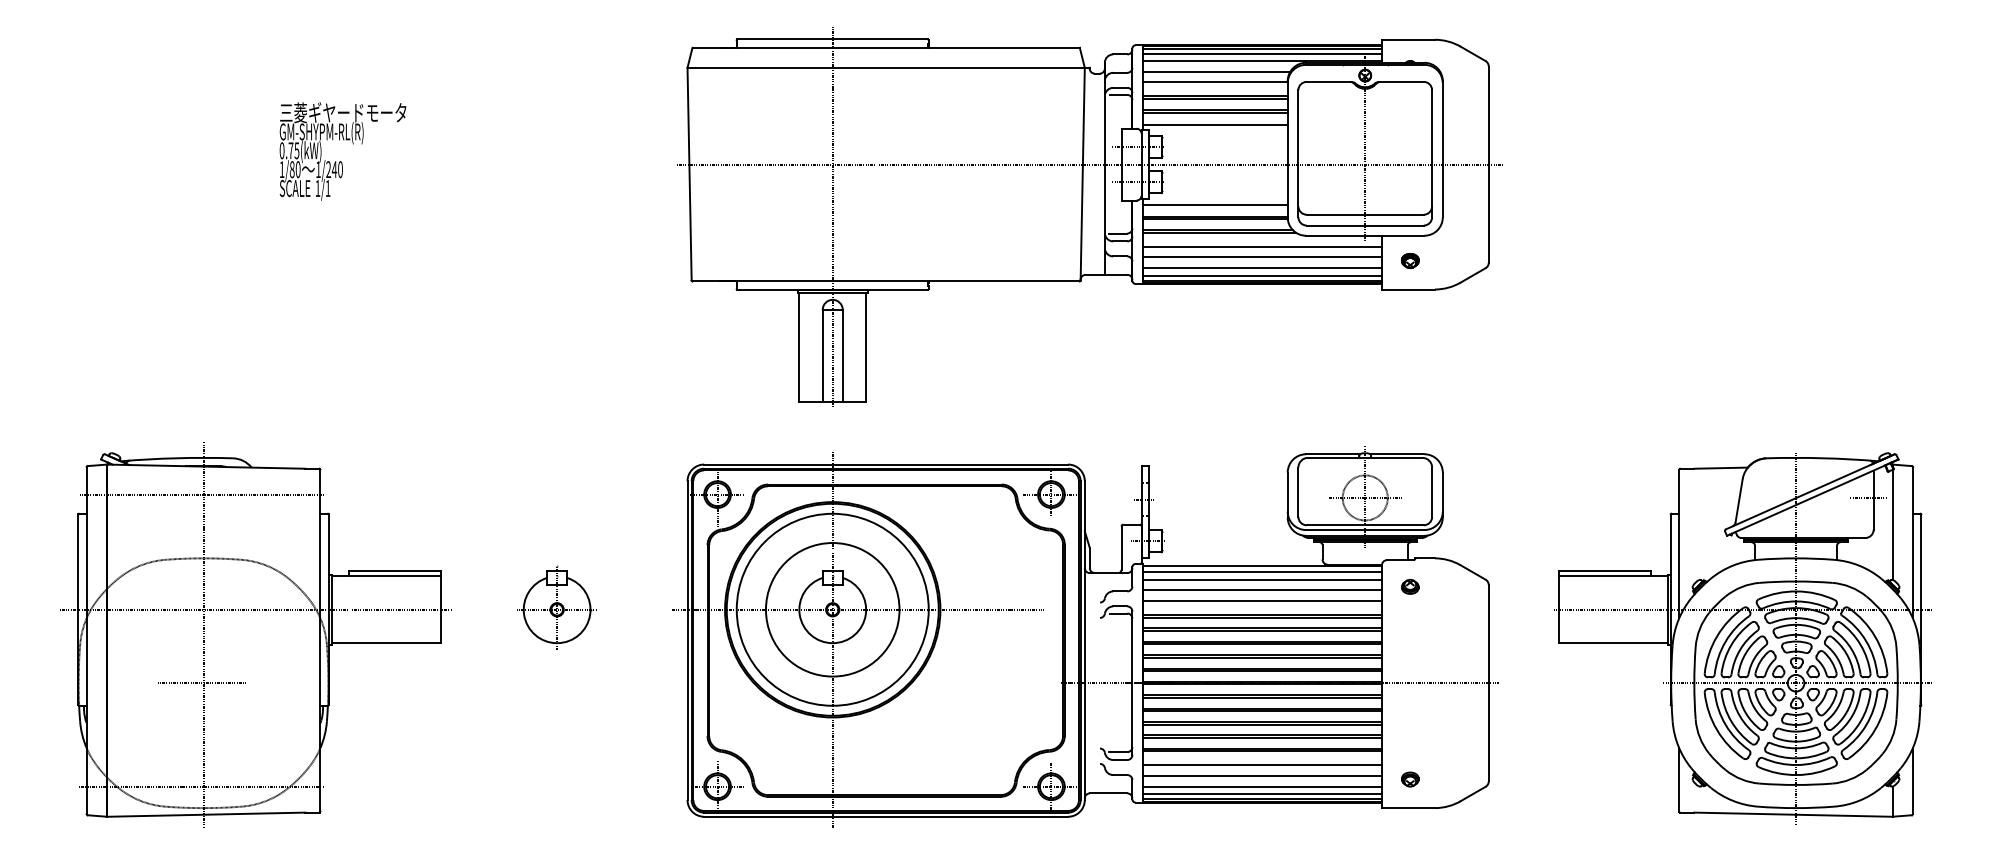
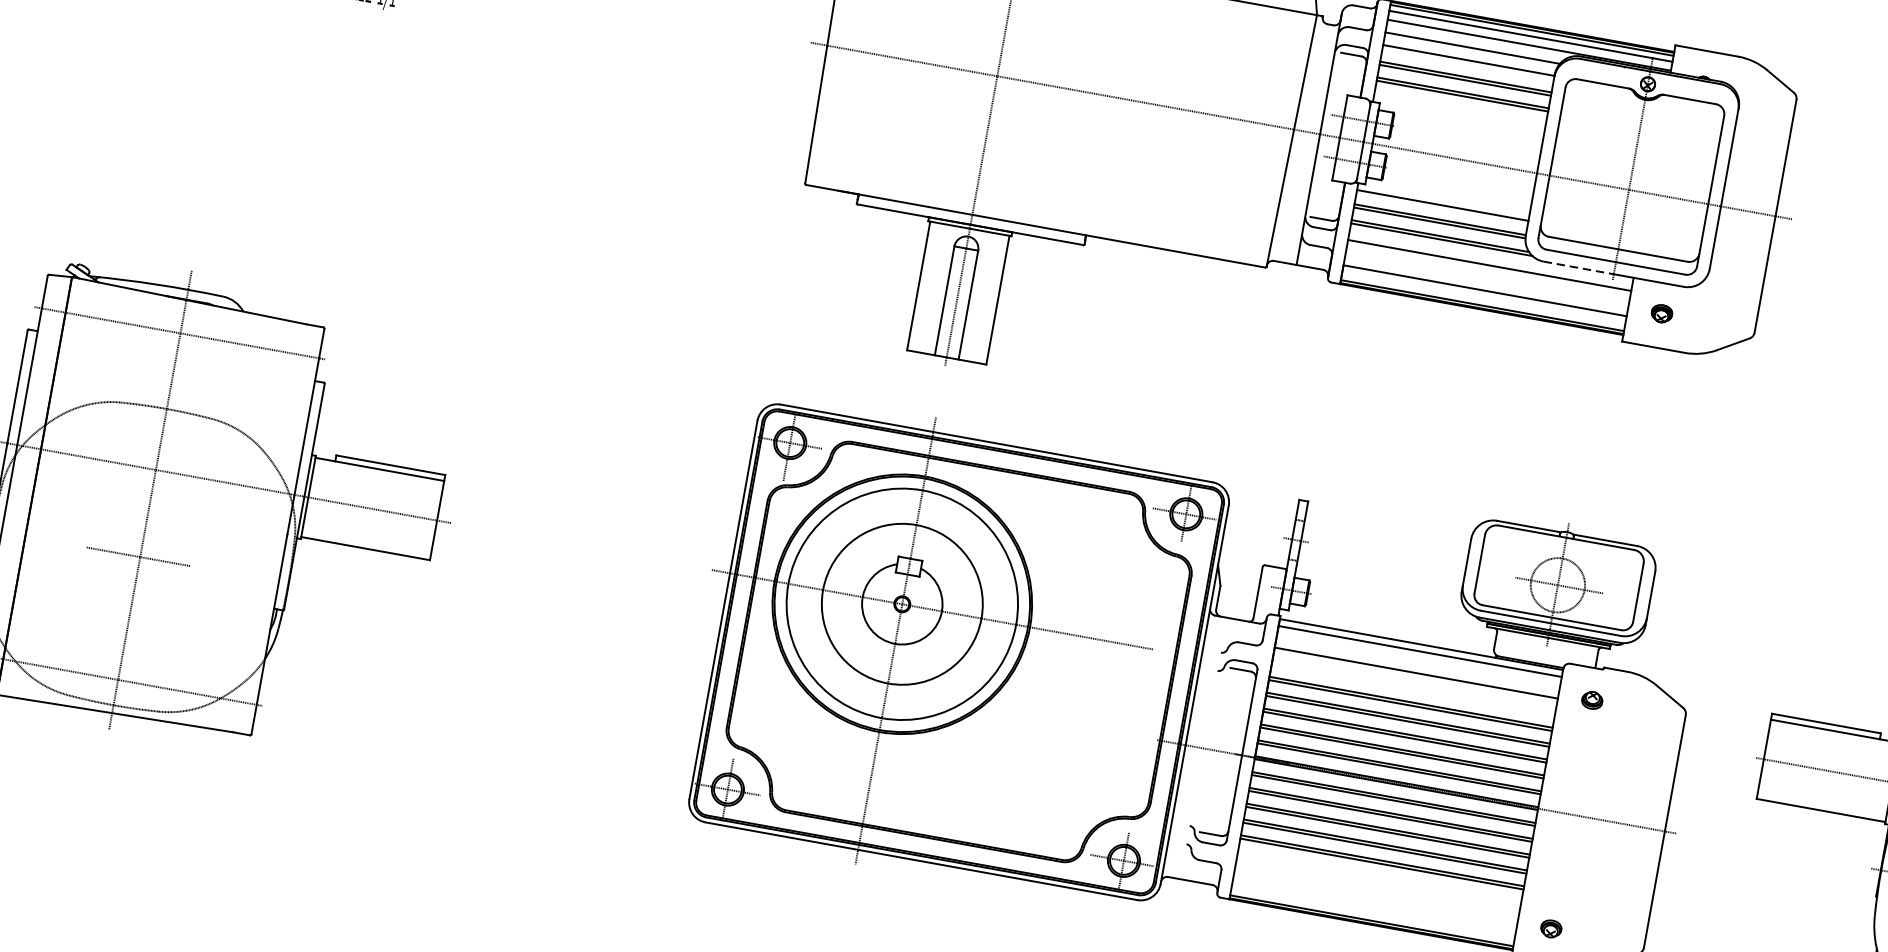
line: (1215, 124) -> (1459, 110), removed
line: (1335, 235) -> (1578, 267), solid -> dashed
line: (1262, 257) -> (1487, 278), removed
line: (1262, 275) -> (1483, 299), removed
line: (1262, 579) -> (1418, 660), removed
line: (1262, 601) -> (1413, 686), removed
part: (556, 607) -> (575, 542), removed
line: (1262, 765) -> (1378, 880), removed
line: (1262, 776) -> (1376, 893), removed
line: (1262, 786) -> (1374, 905), removed
line: (1262, 794) -> (1372, 915), removed

